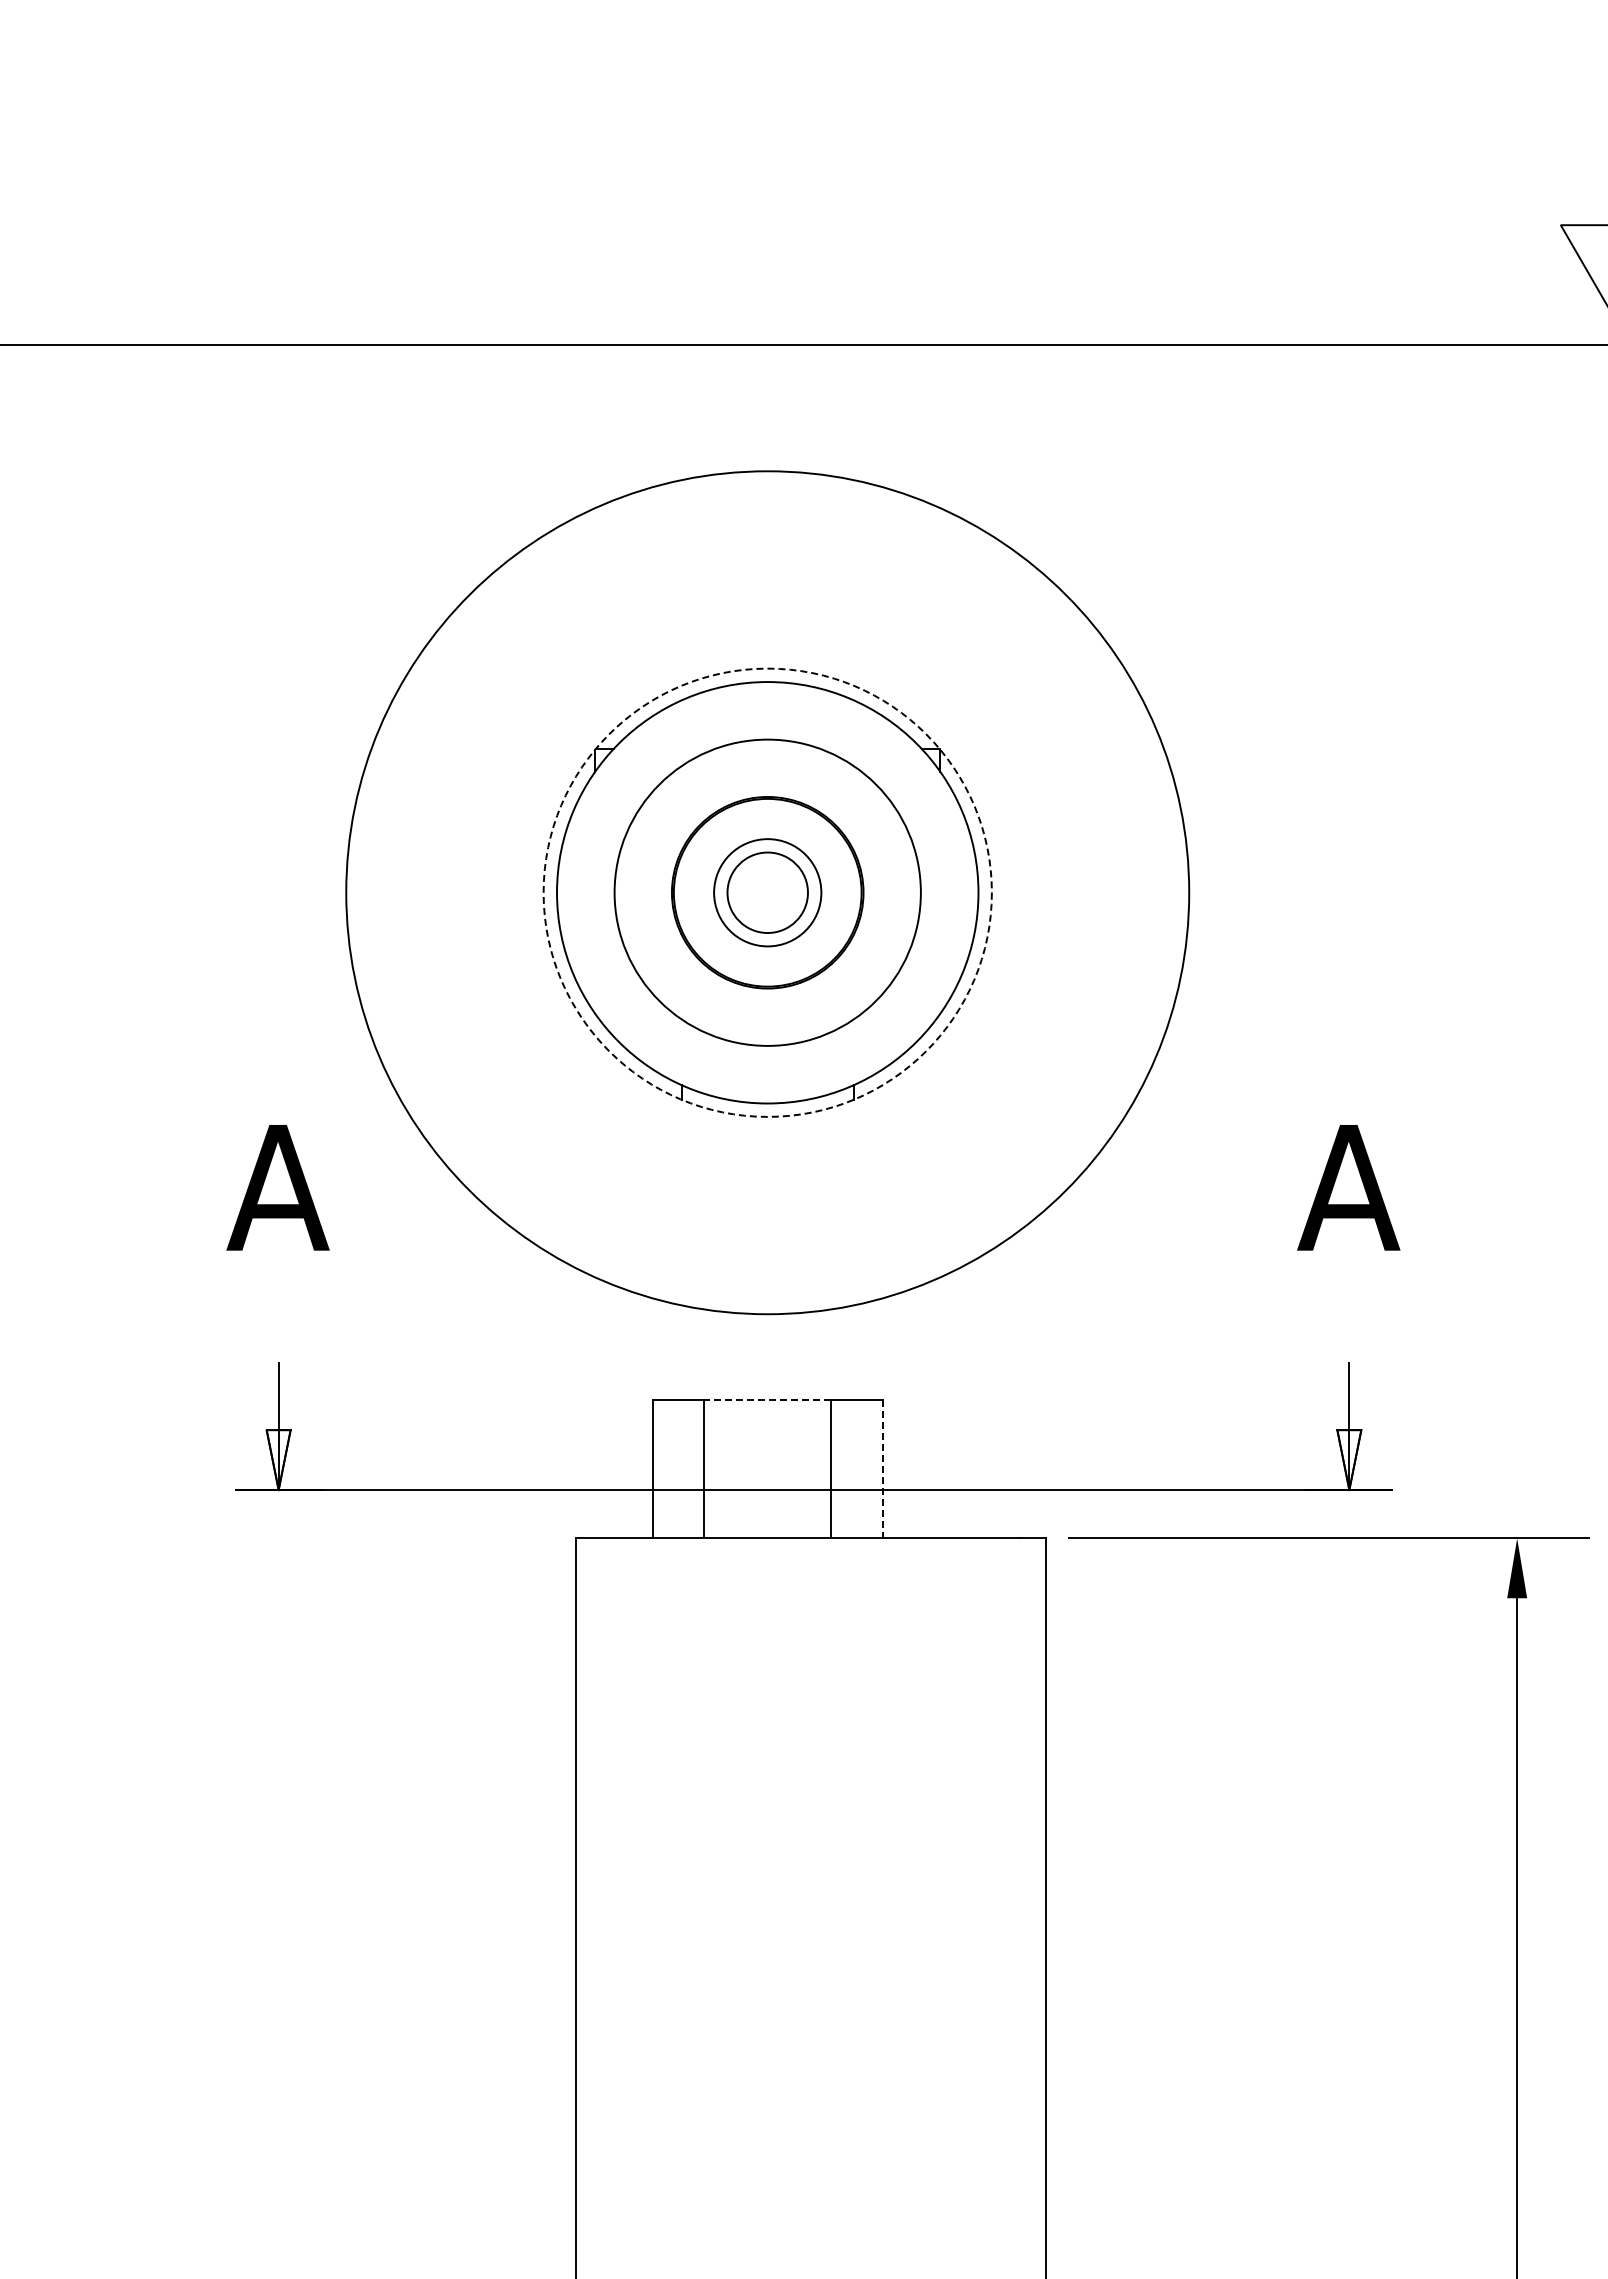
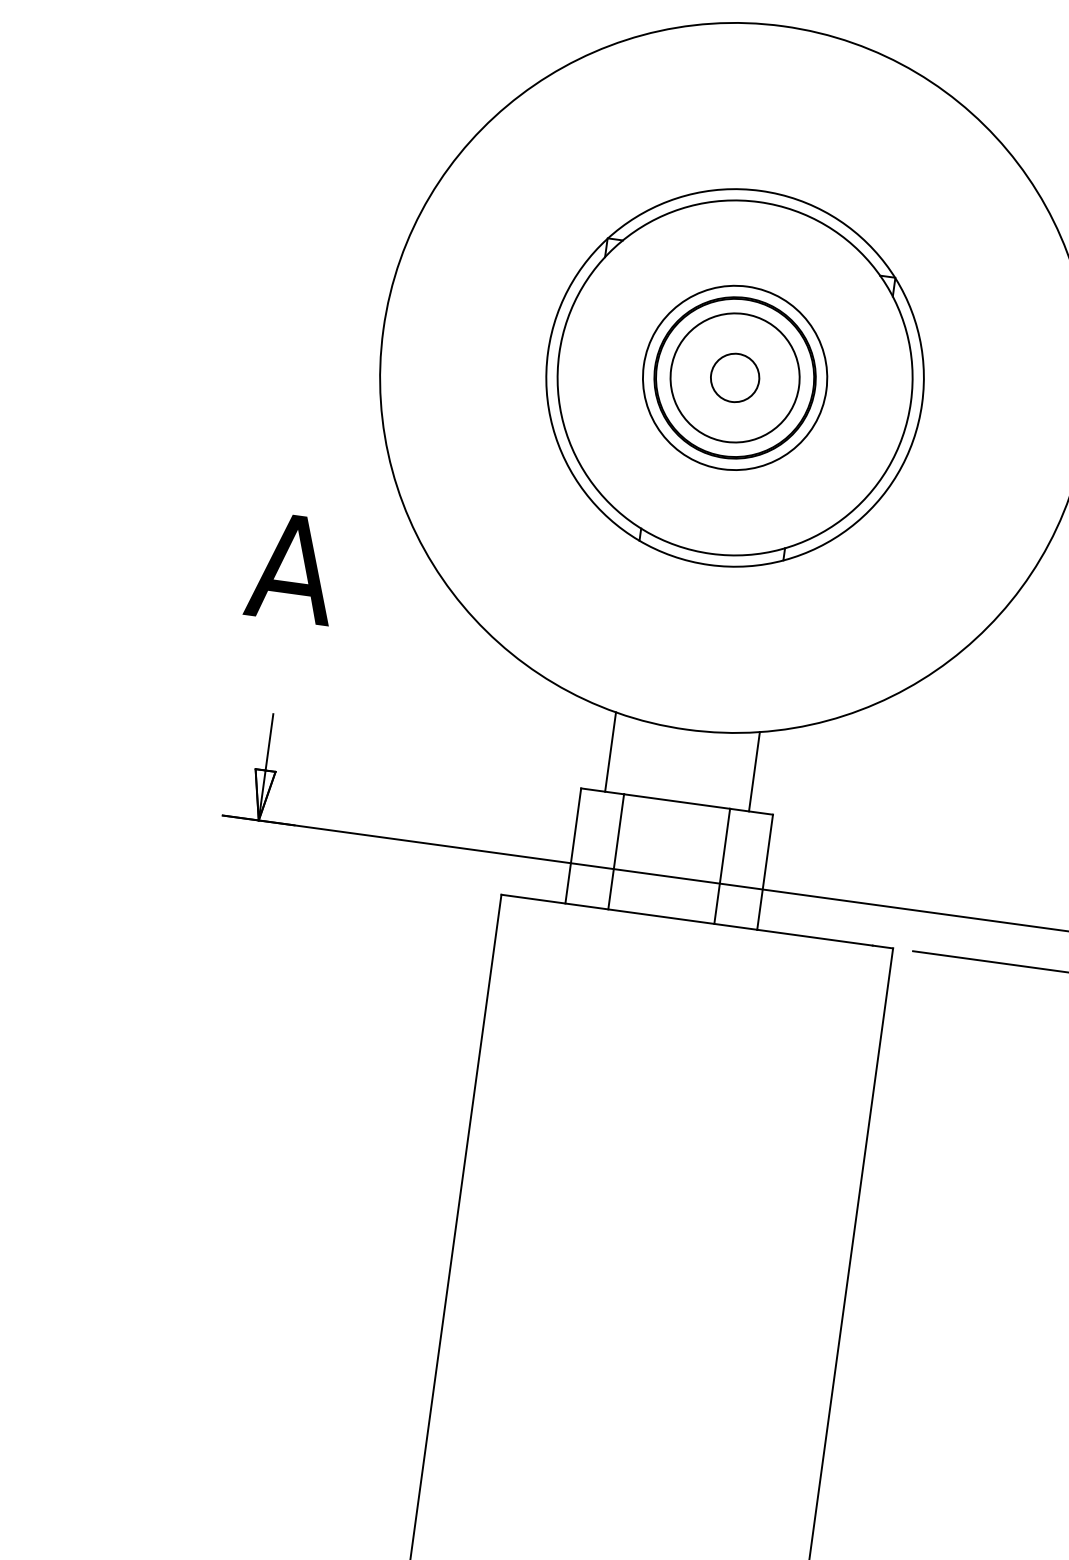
circle: (767, 892) -> (734, 377), dashed -> solid
circle: (767, 892) -> (734, 377), size x0.71
circle: (767, 892) -> (734, 377), size x0.71
circle: (767, 892) -> (734, 377), size x1.43
line: (681, 1352) -> (610, 751), added
line: (853, 1352) -> (754, 771), added
line: (767, 1400) -> (676, 801), dashed -> solid
line: (882, 1469) -> (764, 872), dashed -> solid

